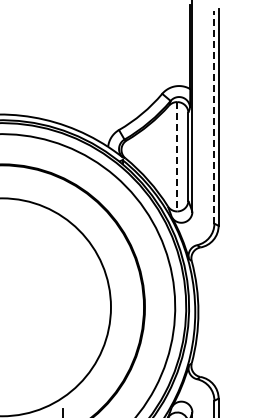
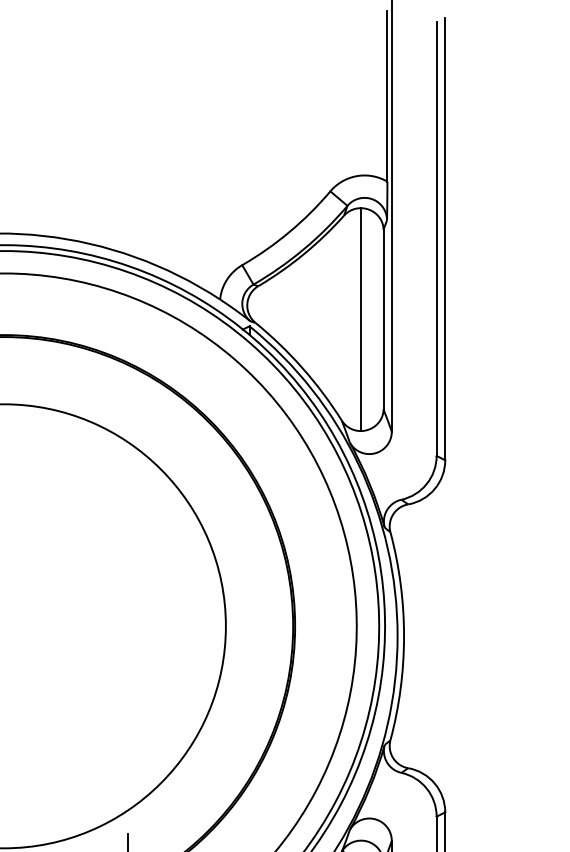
line: (214, 117) -> (436, 239), dashed -> solid
line: (177, 156) -> (361, 319), dashed -> solid

